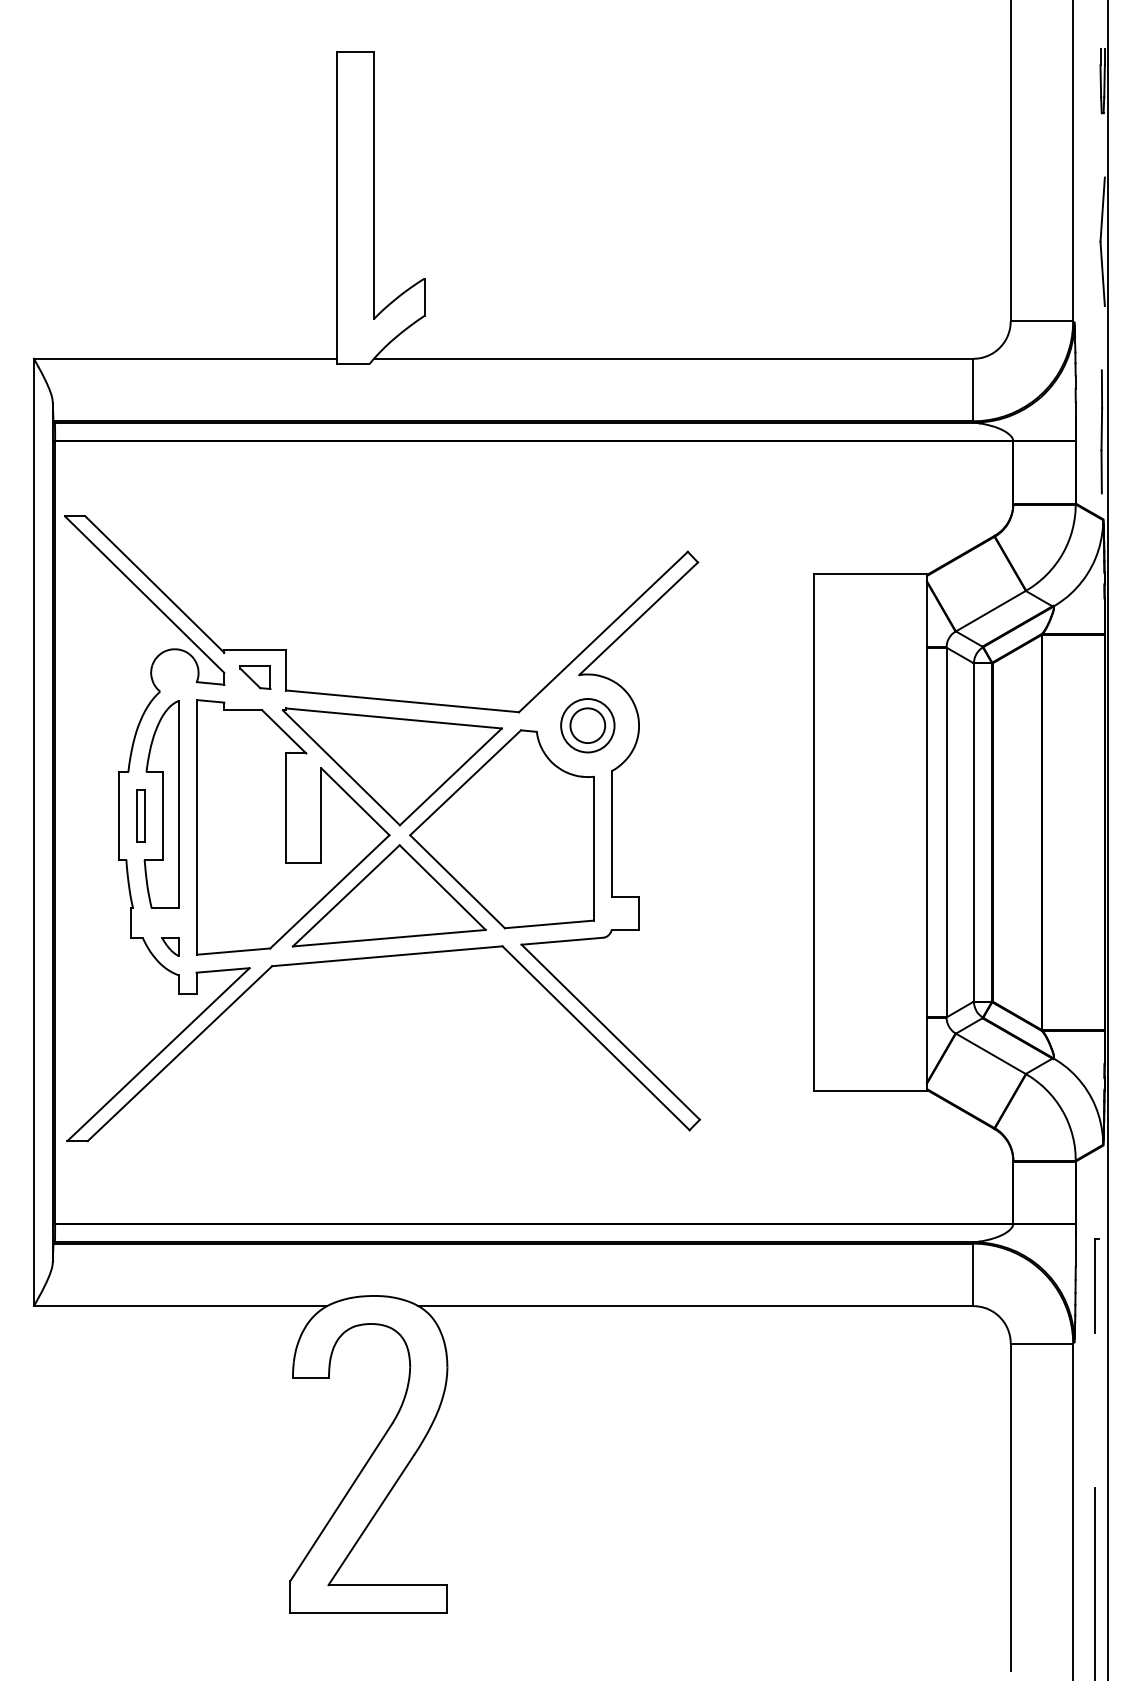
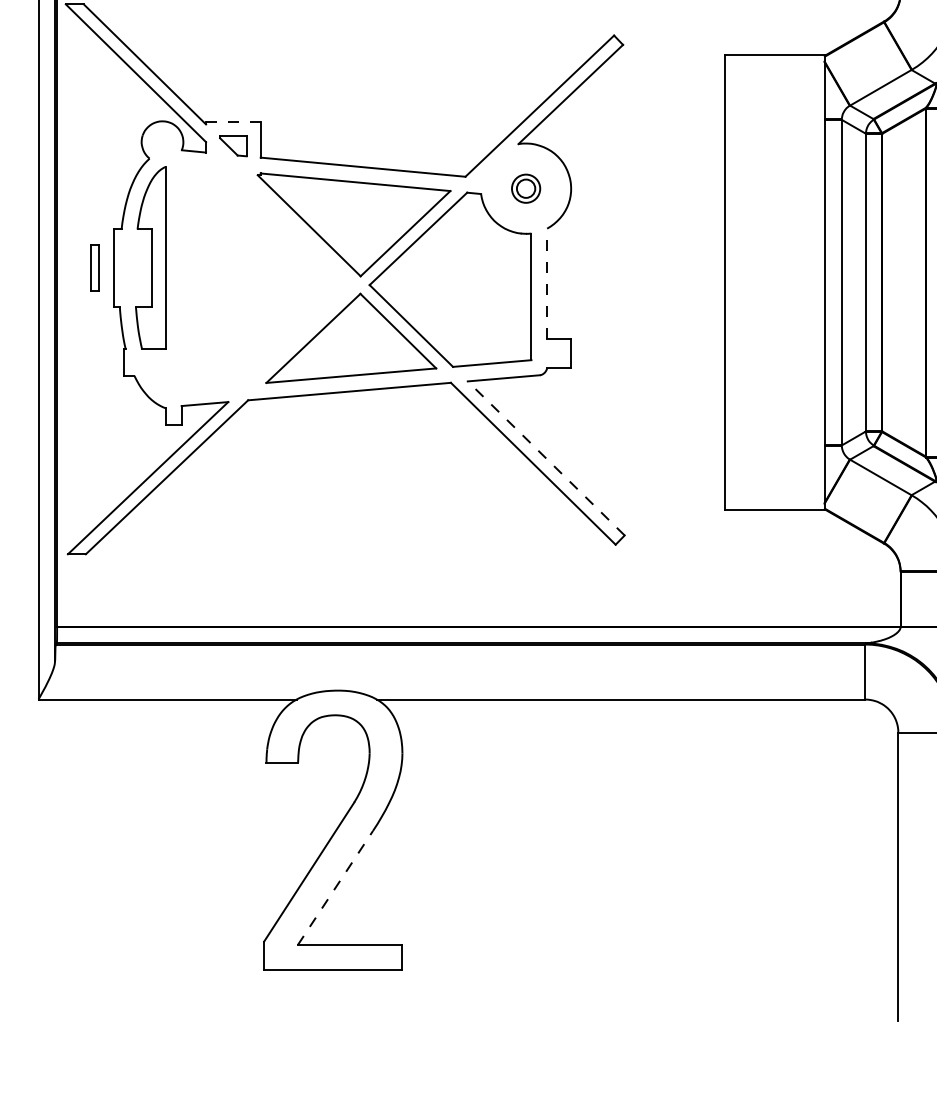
line: (254, 649) -> (232, 121), solid -> dashed
part: (587, 725) -> (525, 188), size x0.6
part: (140, 815) -> (94, 267), moved
part: (286, 827) -> (260, 278), removed
line: (611, 833) -> (546, 283), solid -> dashed
part: (170, 946) -> (158, 382), removed
line: (610, 1032) -> (546, 458), solid -> dashed
line: (371, 1520) -> (335, 888), solid -> dashed

